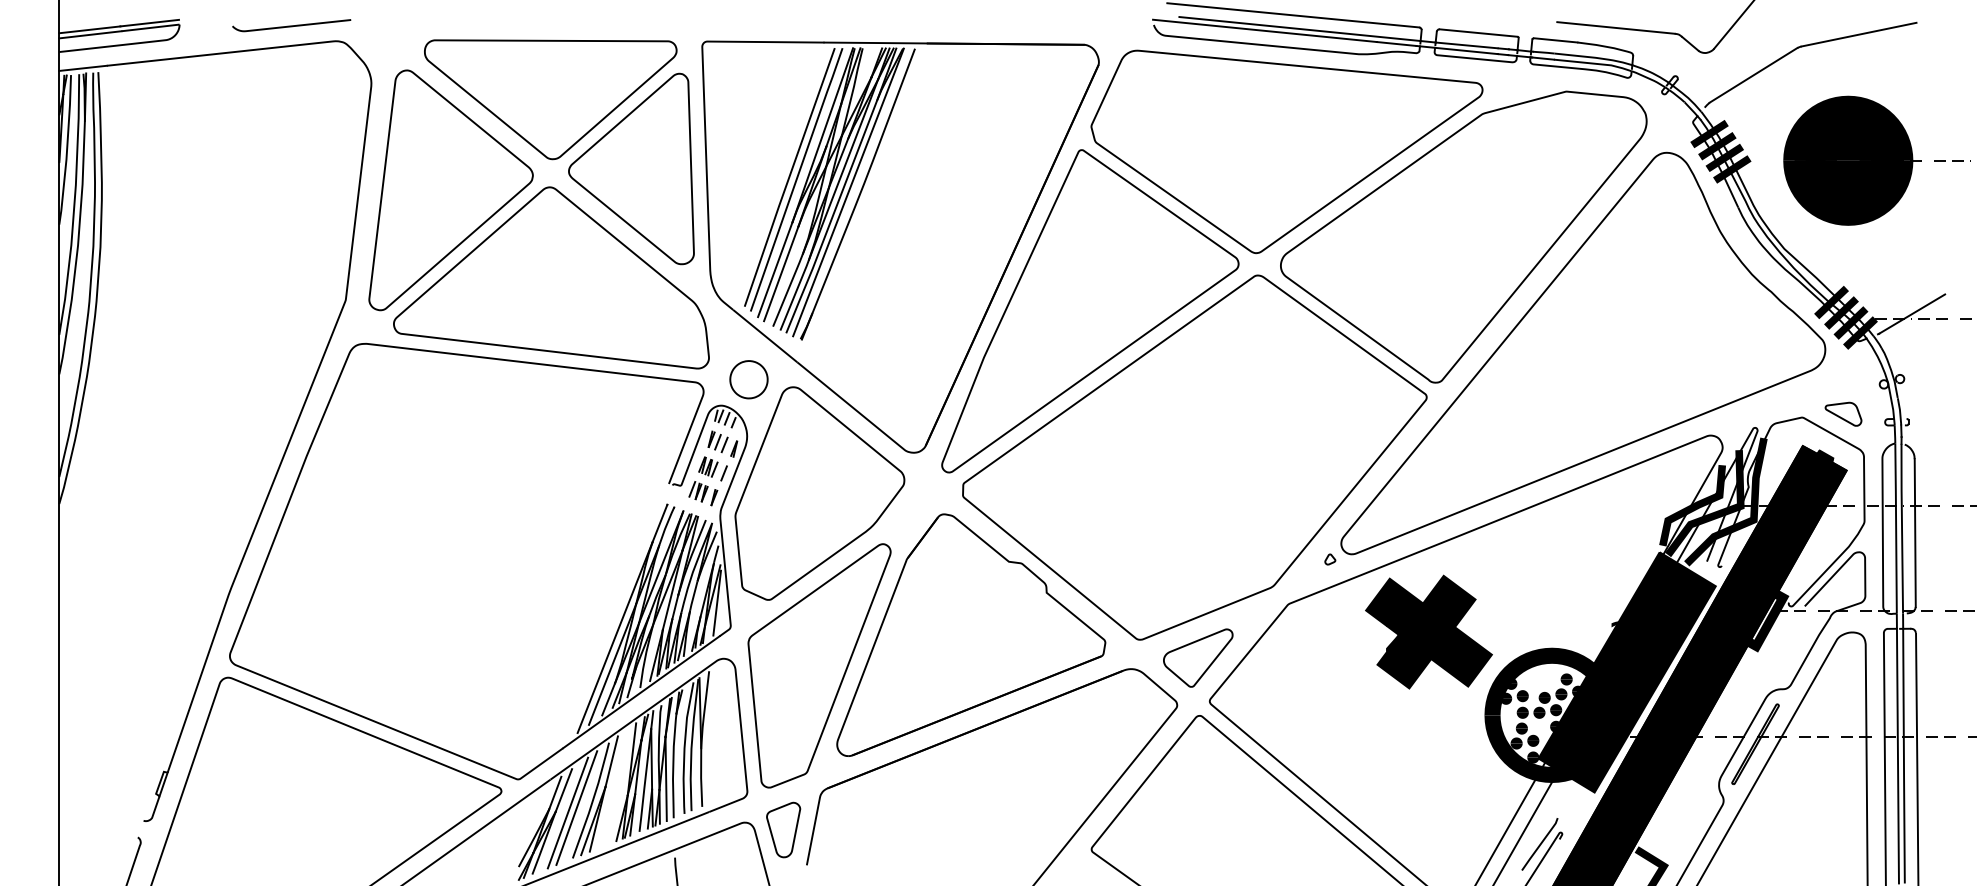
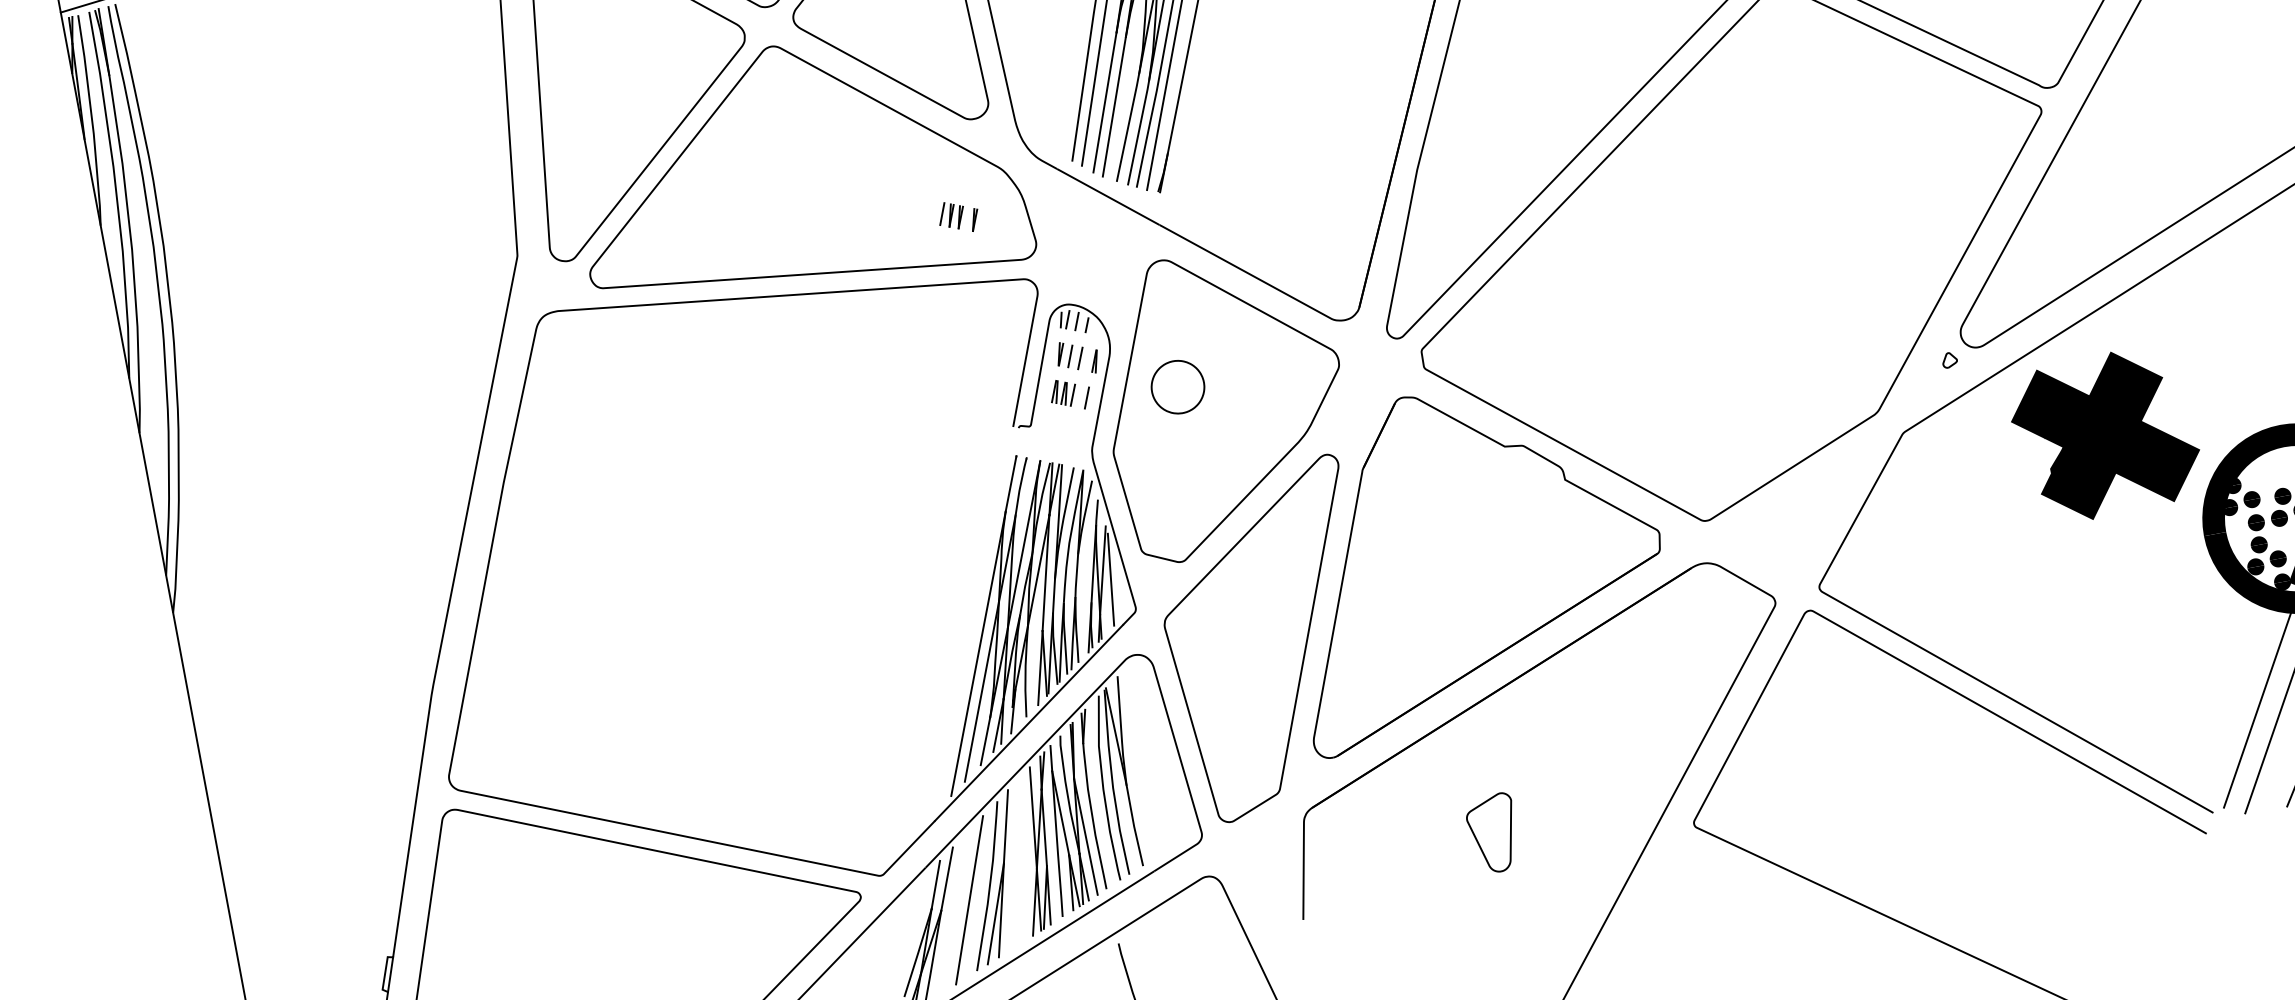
part: (748, 379) -> (1177, 387), moved
part: (703, 493) -> (958, 216), moved
part: (1198, 657) -> (1792, 530), removed
line: (567, 812) -> (957, 908), removed
part: (783, 829) -> (1493, 832), moved

